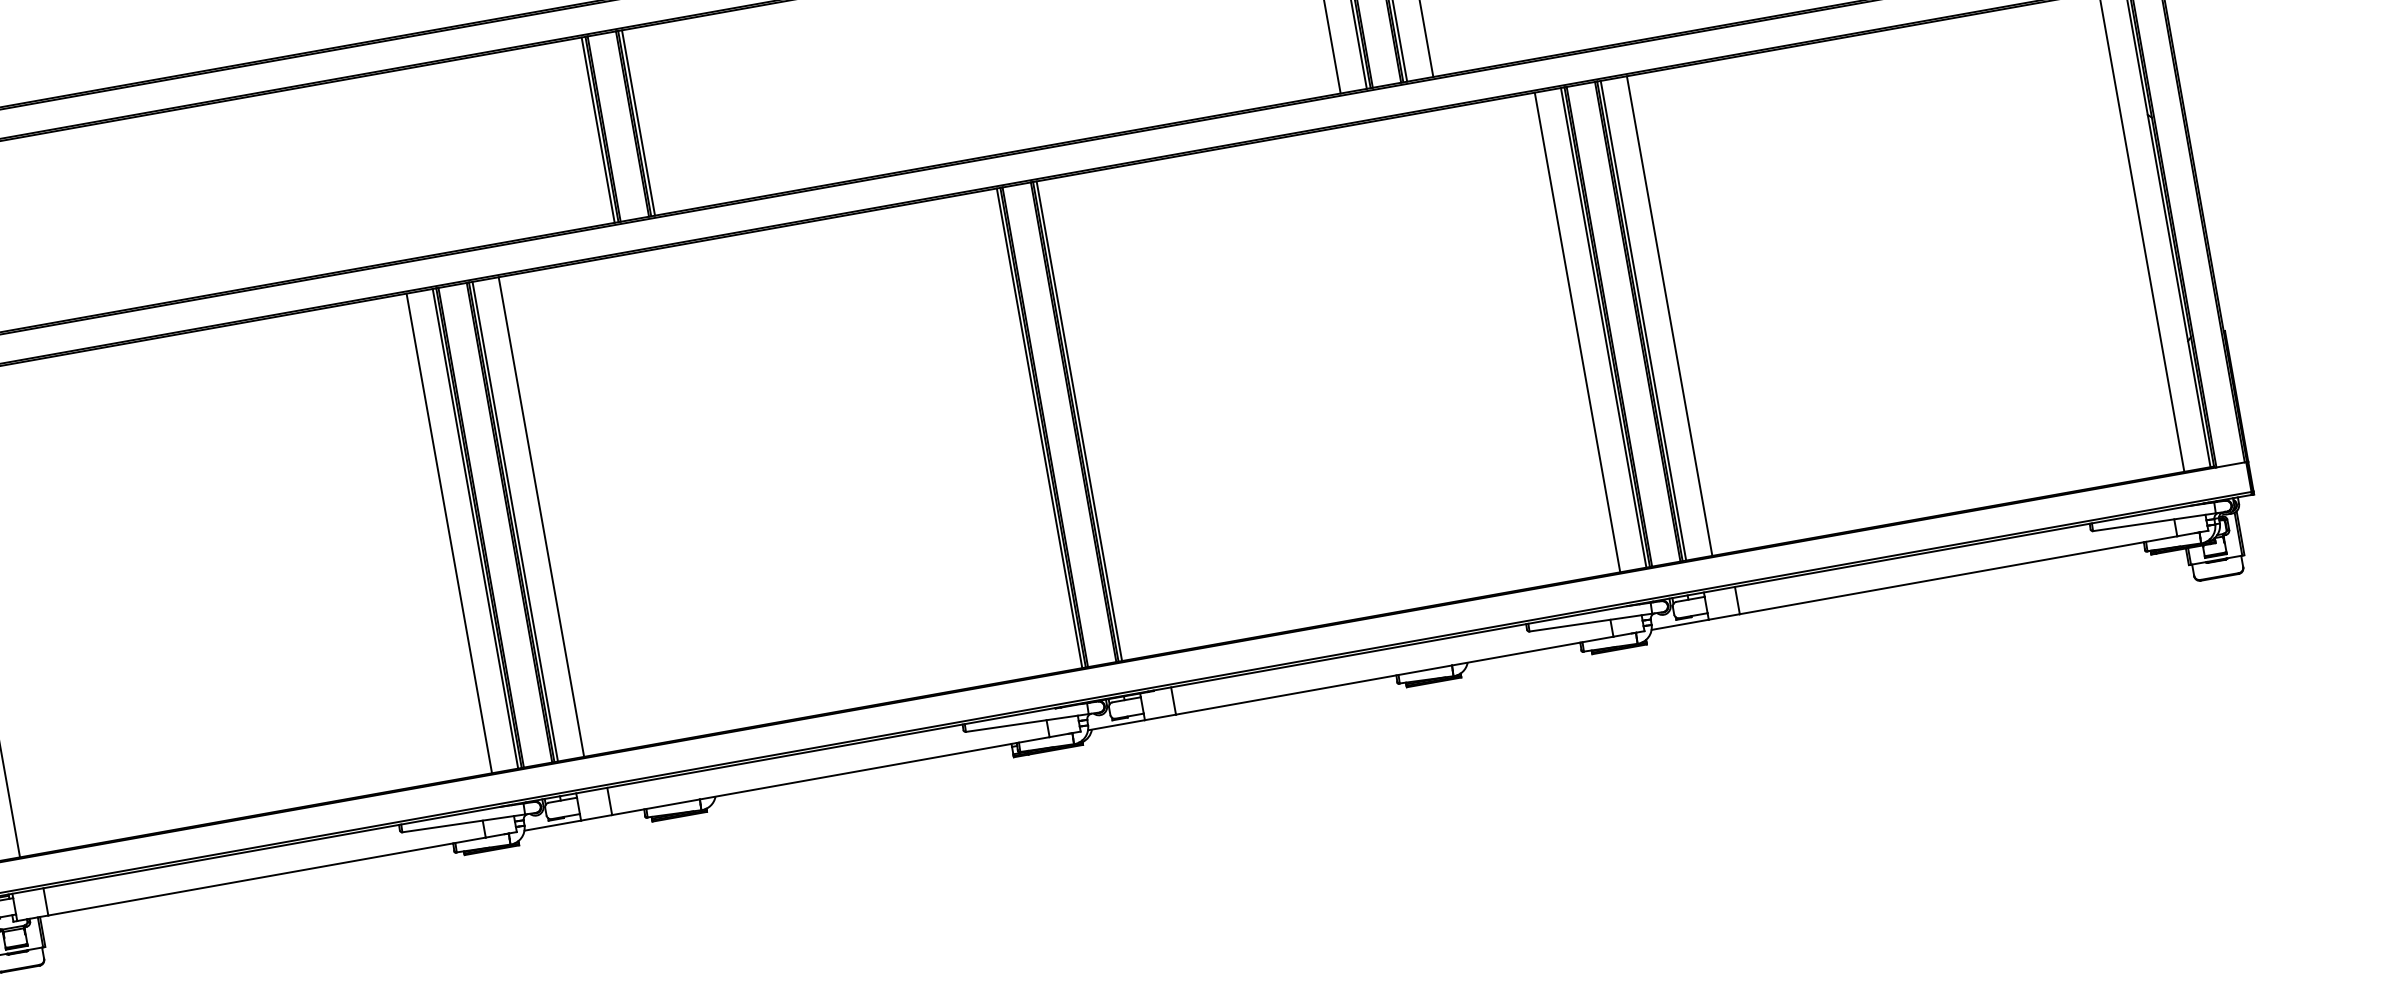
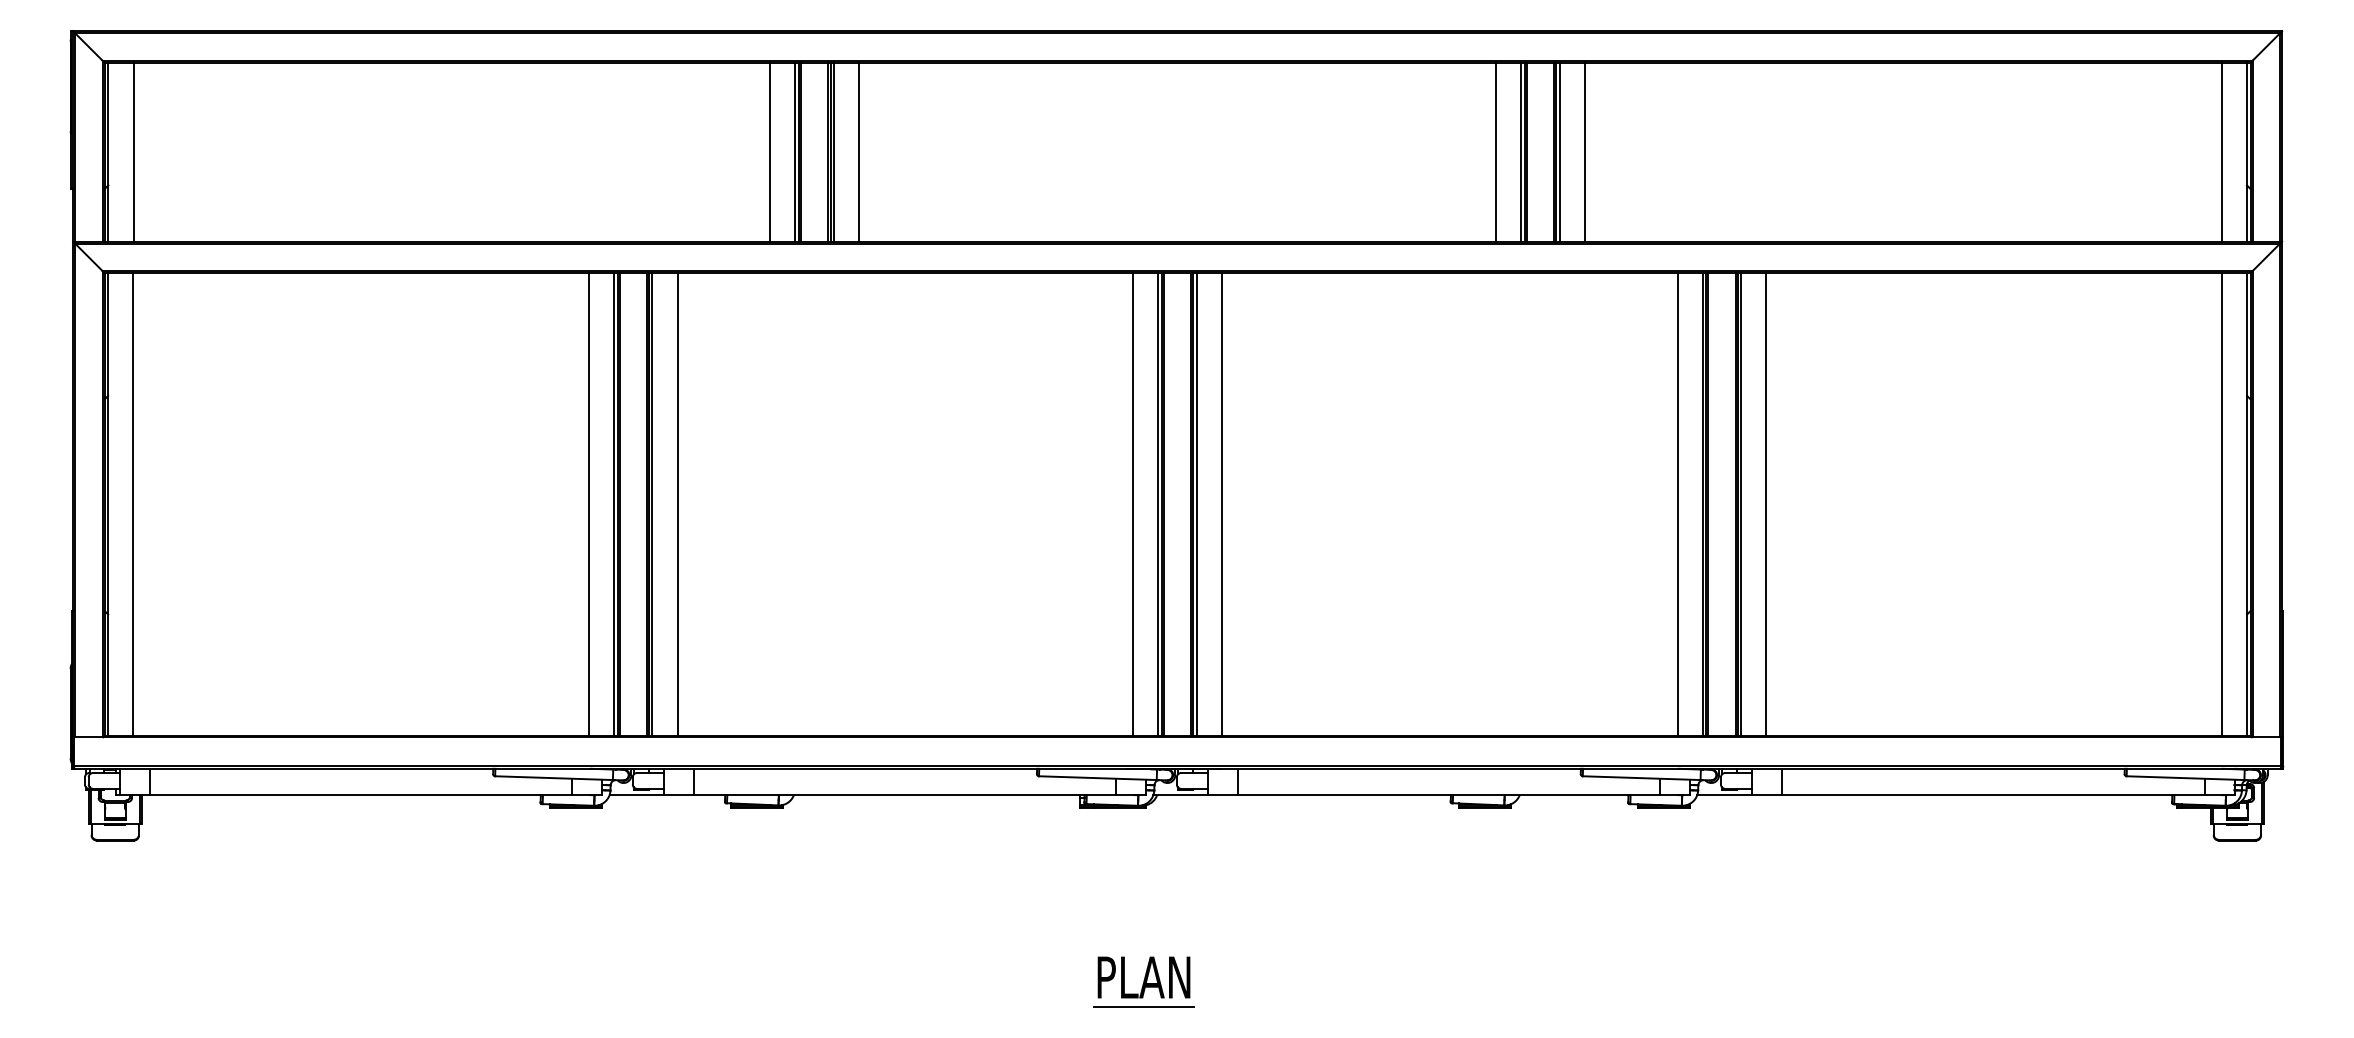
line: (664, 117) -> (859, 151), added
line: (572, 134) -> (770, 151), added
line: (1105, 416) -> (1222, 504), added
line: (1013, 432) -> (1133, 504), added
part: (1112, 925) -> (1143, 981), added

